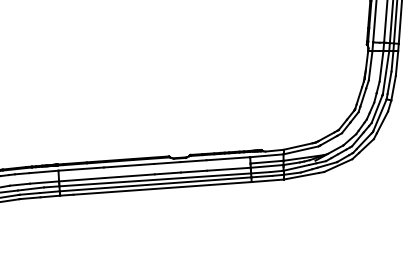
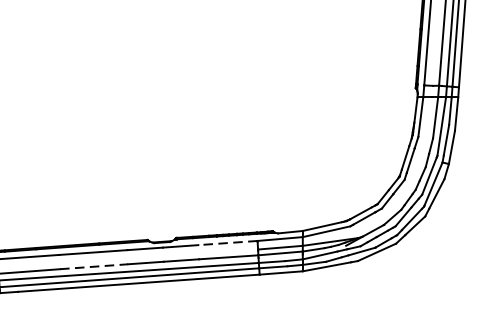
line: (228, 158) -> (228, 242), solid -> dashed
line: (130, 176) -> (95, 267), solid -> dashed

